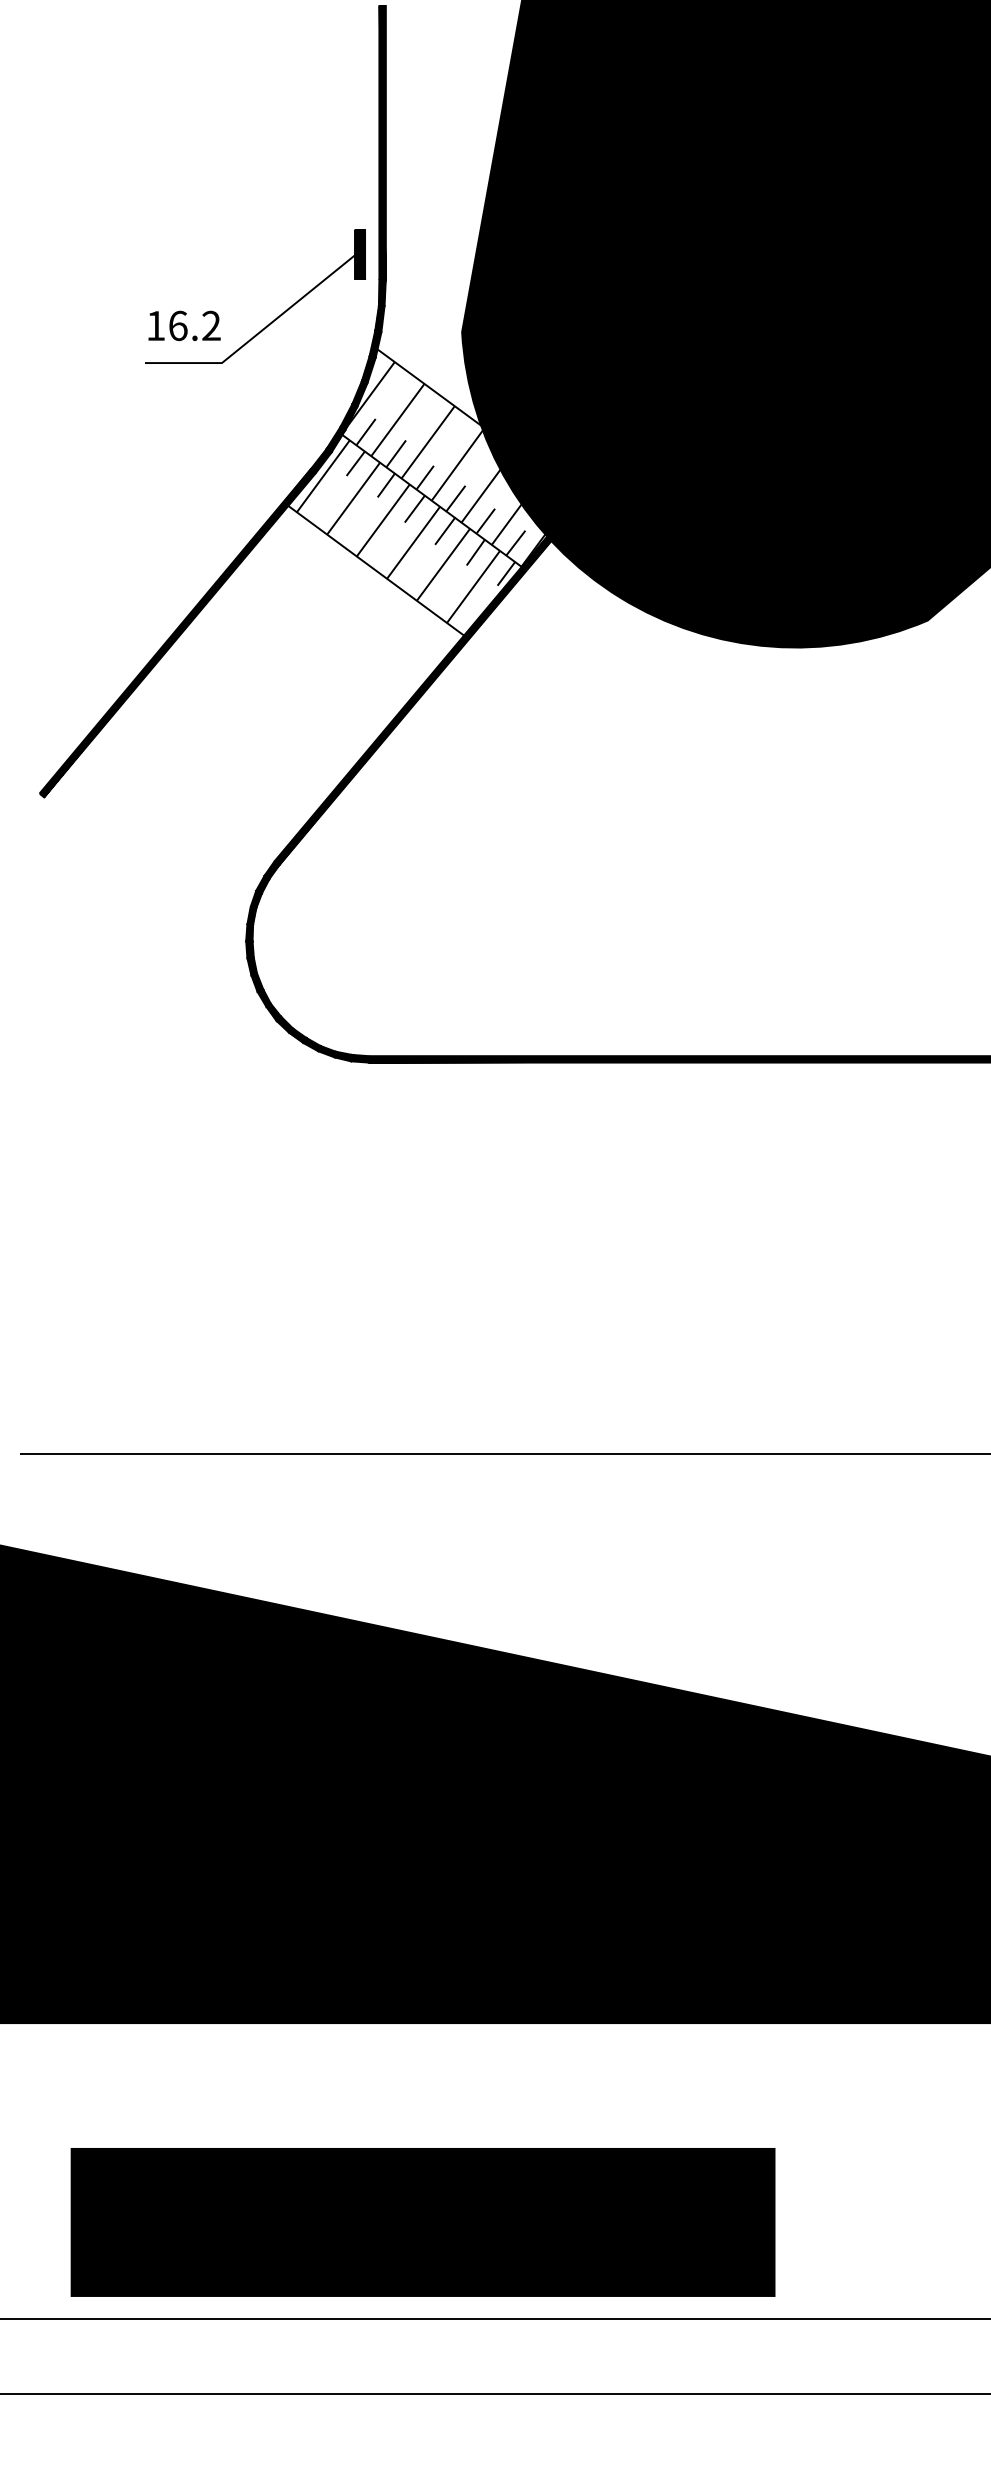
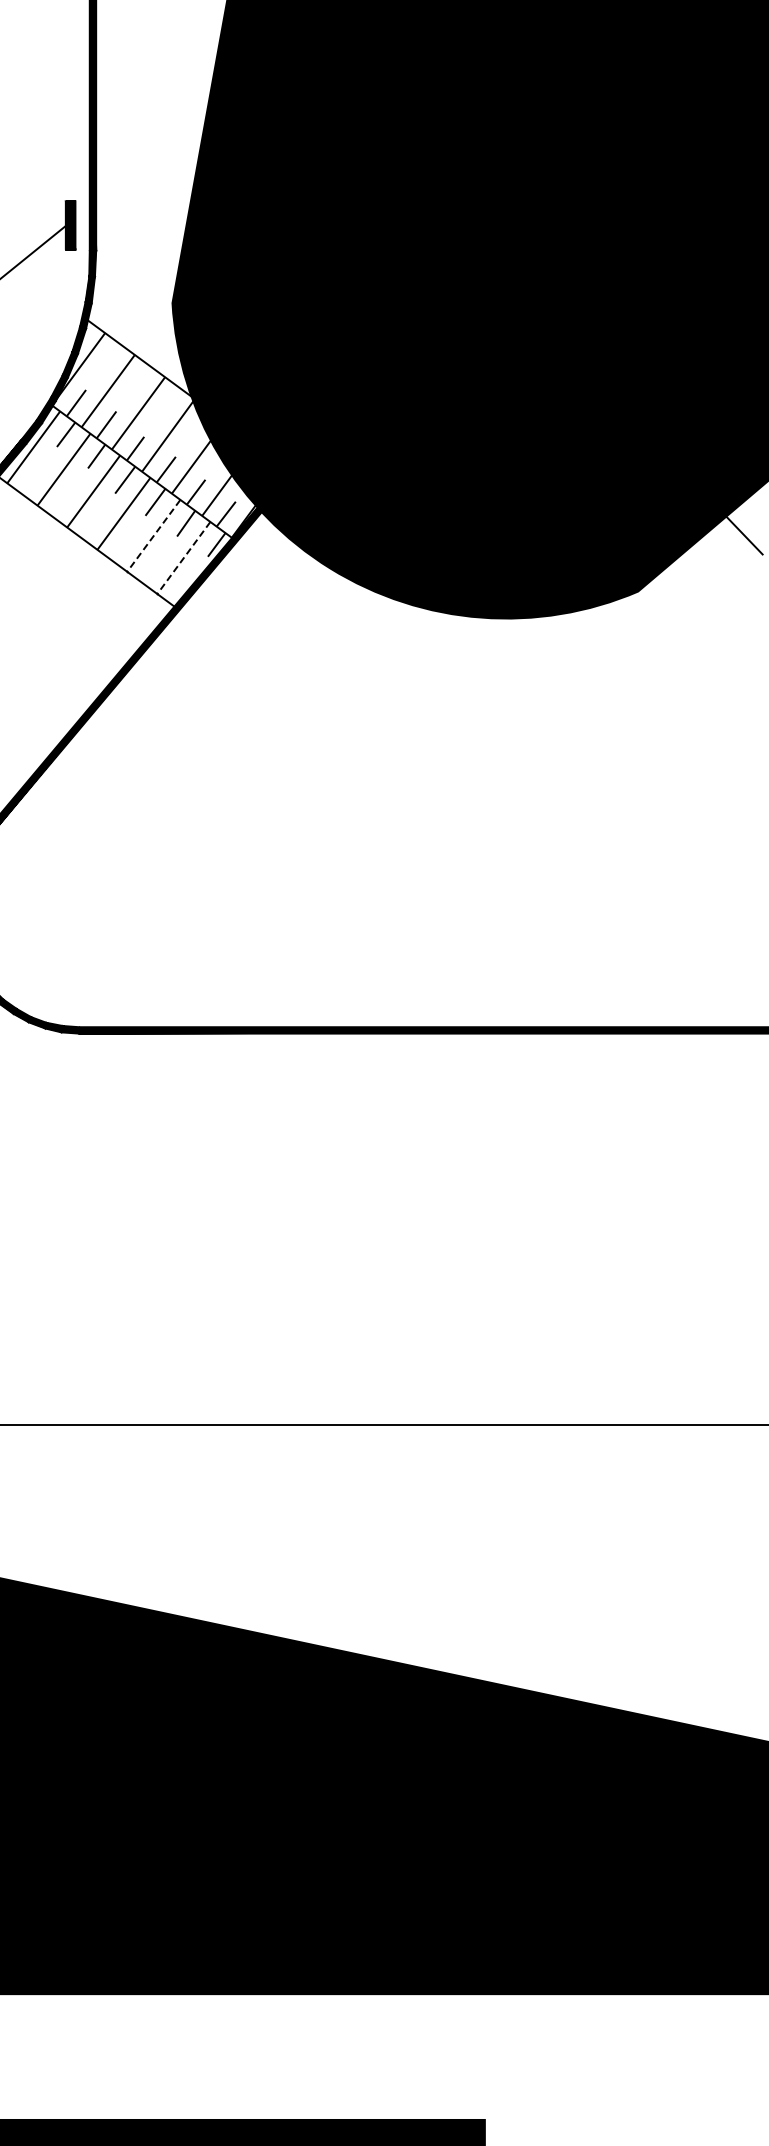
line: (442, 565) -> (152, 536), solid -> dashed
line: (472, 587) -> (182, 558), solid -> dashed

